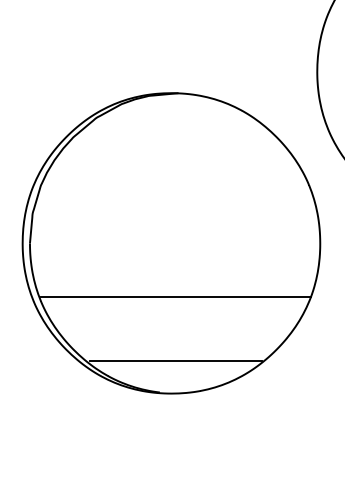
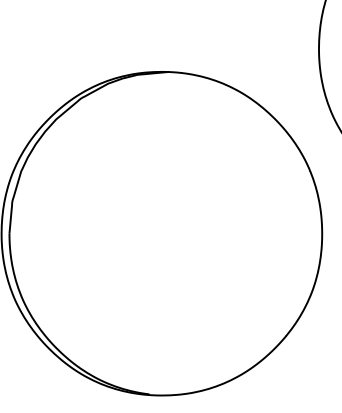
line: (175, 297) -> (166, 291), removed
line: (175, 361) -> (166, 360), removed

